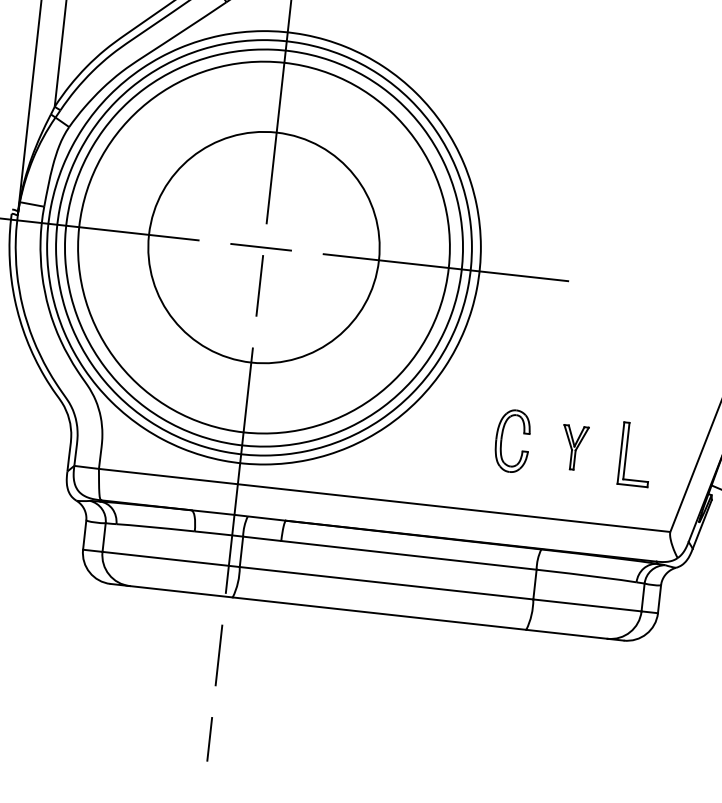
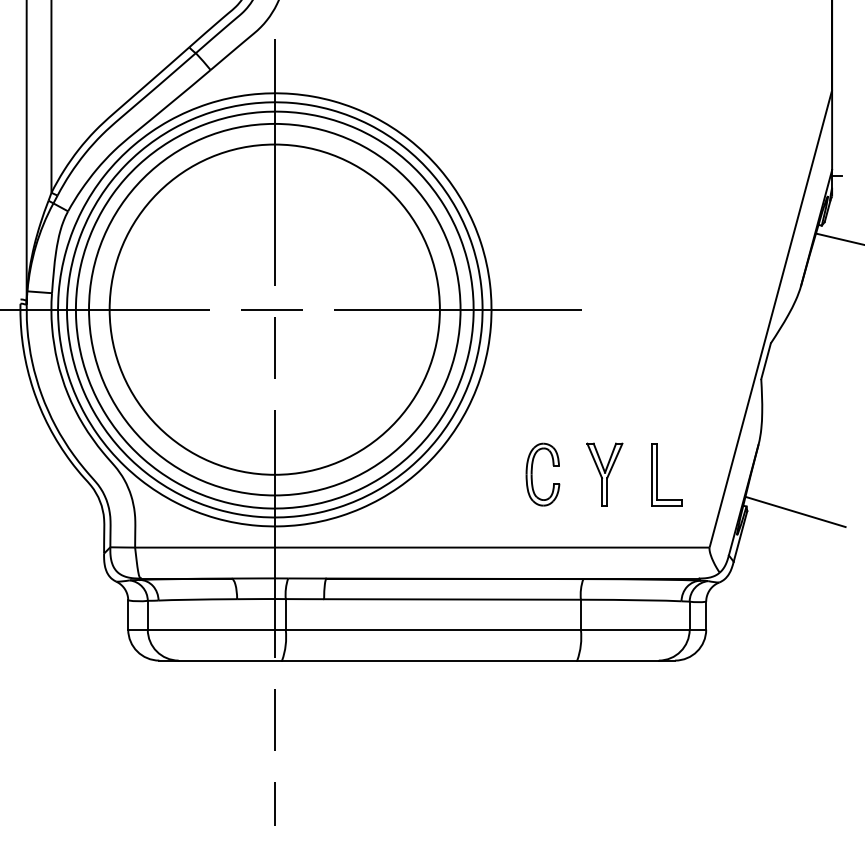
circle: (263, 247) -> (274, 309), size x1.43
part: (573, 447) -> (604, 474), size x1.43

